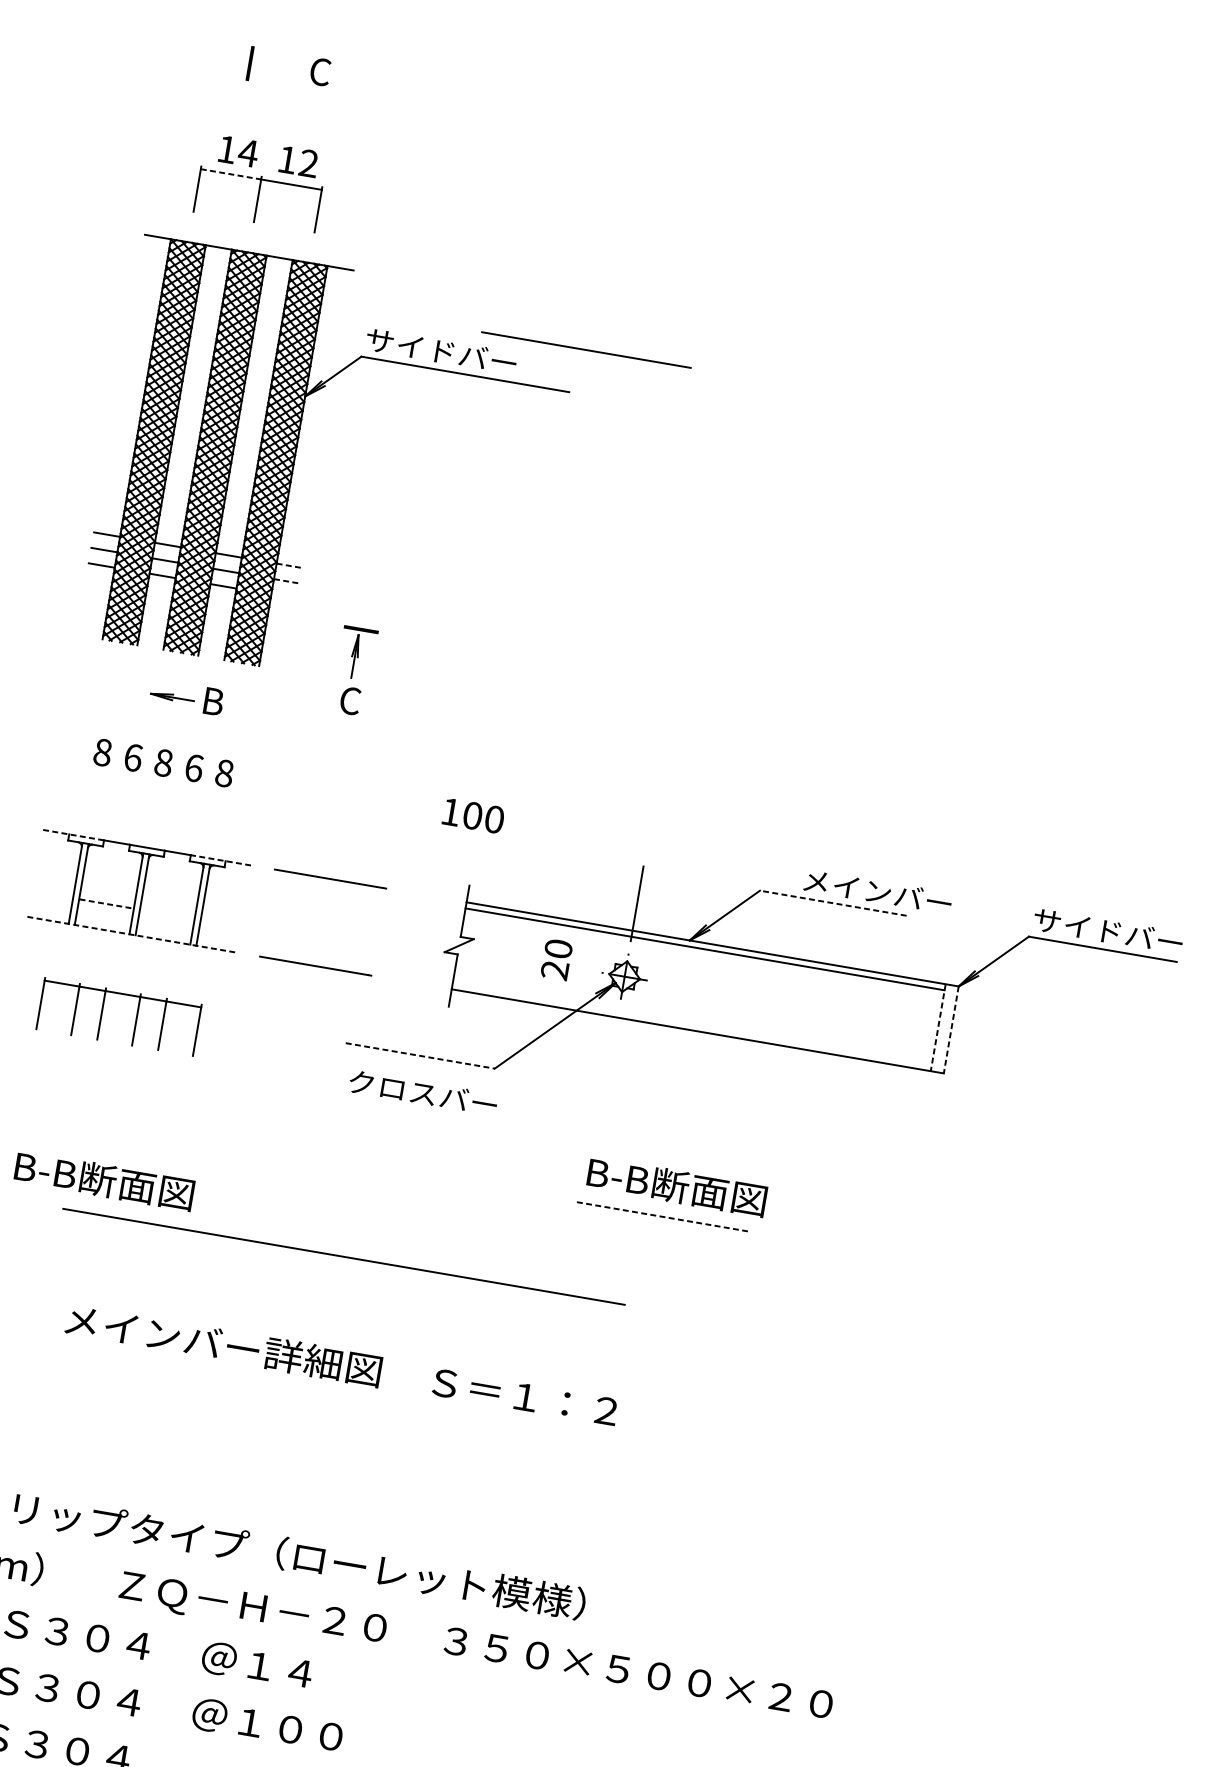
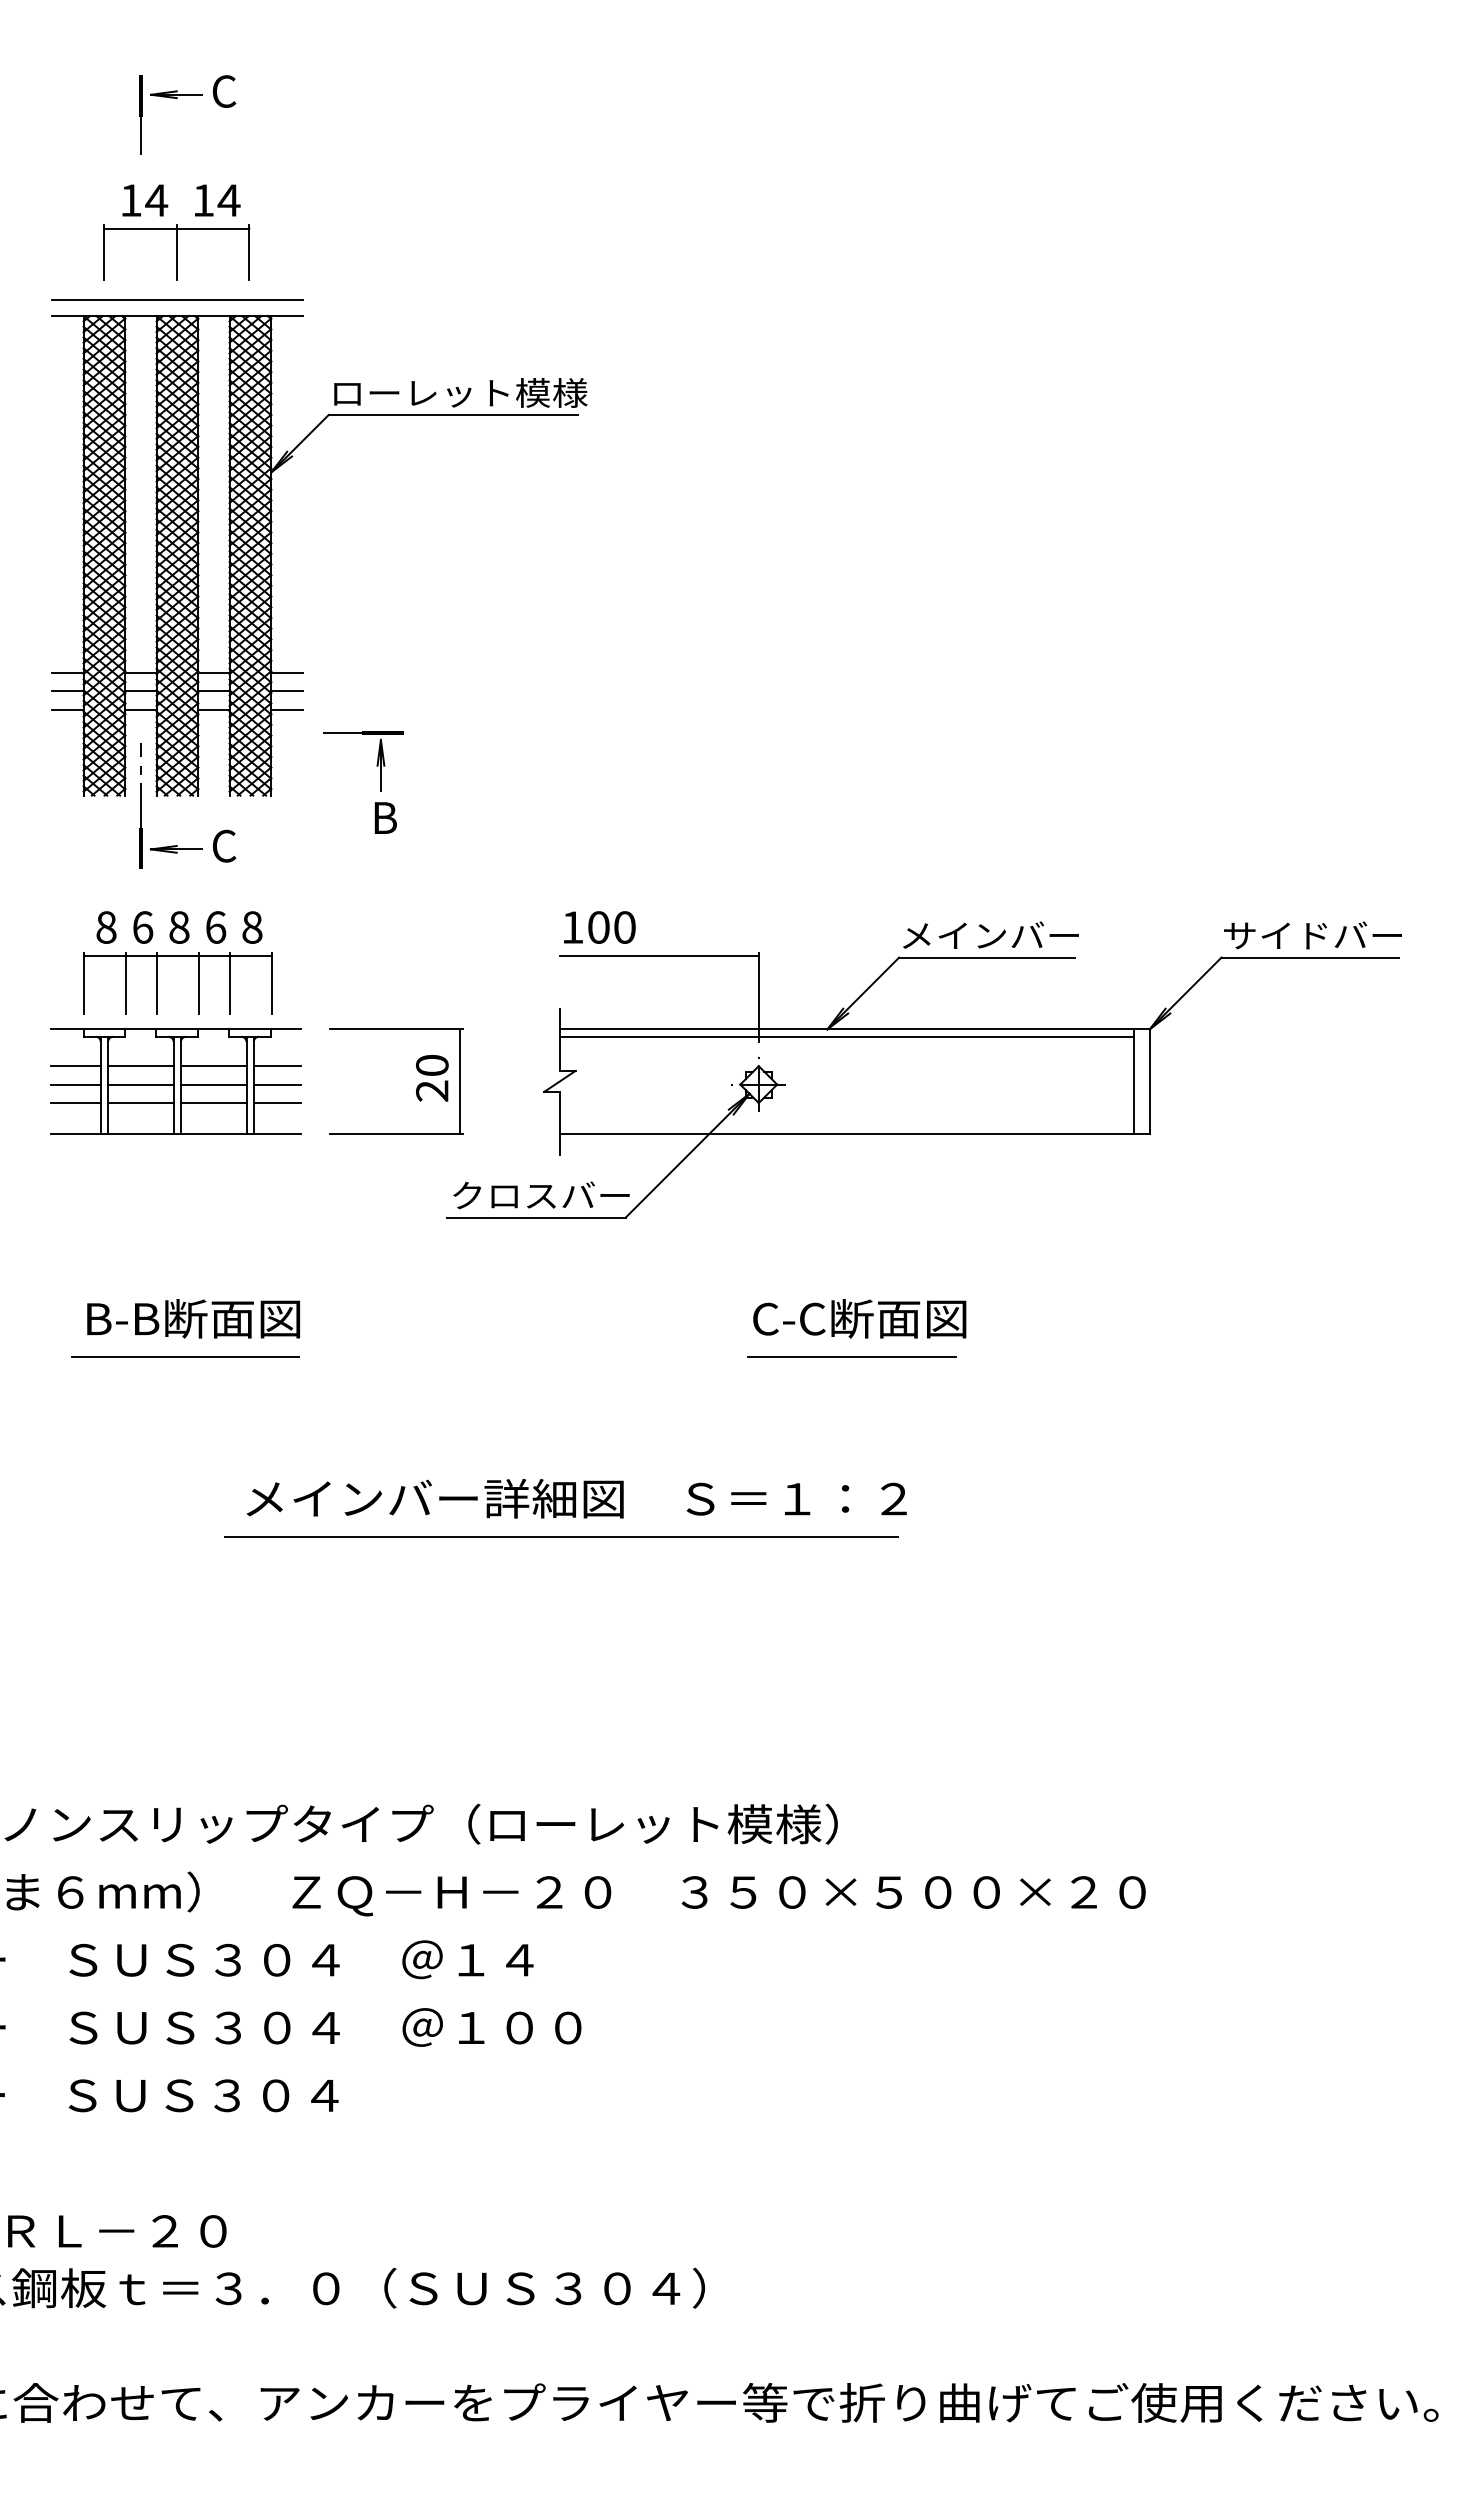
part: (280, 67) -> (176, 94), added
line: (244, 96) -> (140, 135), added
text: (308, 163) -> (228, 200), 12 -> 14
line: (231, 174) -> (141, 228), dashed -> solid
line: (586, 349) -> (177, 299), moved
text: (473, 356) -> (459, 392), サイドバー -> ローレット模様
line: (289, 565) -> (286, 672), dashed -> solid
line: (286, 581) -> (286, 691), dashed -> solid
line: (284, 596) -> (286, 709), added
line: (327, 623) -> (342, 732), added
part: (148, 655) -> (140, 805), added
text: (350, 700) -> (384, 817), C -> B
text: (213, 701) -> (224, 845), B -> C
text: (473, 815) -> (599, 927), moved
line: (72, 834) -> (87, 1029), dashed -> solid
line: (559, 854) -> (658, 955), added
line: (220, 860) -> (264, 1029), dashed -> solid
line: (57, 864) -> (75, 1066), added
line: (111, 873) -> (140, 1066), added
line: (54, 879) -> (75, 1084), added
line: (172, 883) -> (213, 1066), added
line: (108, 888) -> (140, 1084), added
text: (877, 891) -> (990, 934), moved
line: (225, 892) -> (277, 1066), added
line: (51, 895) -> (75, 1103), added
line: (169, 898) -> (213, 1084), added
line: (833, 903) -> (987, 957), dashed -> solid
line: (107, 904) -> (141, 1103), dashed -> solid
line: (223, 907) -> (277, 1084), added
line: (167, 914) -> (213, 1103), added
line: (220, 923) -> (277, 1103), added
line: (376, 931) -> (460, 1081), added
line: (131, 934) -> (176, 1133), dashed -> solid
text: (556, 959) -> (432, 1078), moved
part: (101, 1014) -> (157, 983), moved
line: (938, 1028) -> (1134, 1082), dashed -> solid
line: (950, 1030) -> (1149, 1082), dashed -> solid
line: (420, 1055) -> (536, 1217), dashed -> solid
text: (423, 1093) -> (541, 1195), moved
line: (106, 1121) -> (184, 1356), added
text: (104, 1180) -> (193, 1318), moved
text: (676, 1186) -> (860, 1318), B-B断面図 -> C-C断面図
line: (663, 1216) -> (851, 1356), dashed -> solid
line: (343, 1256) -> (561, 1536), moved
text: (341, 1365) -> (576, 1498), moved

